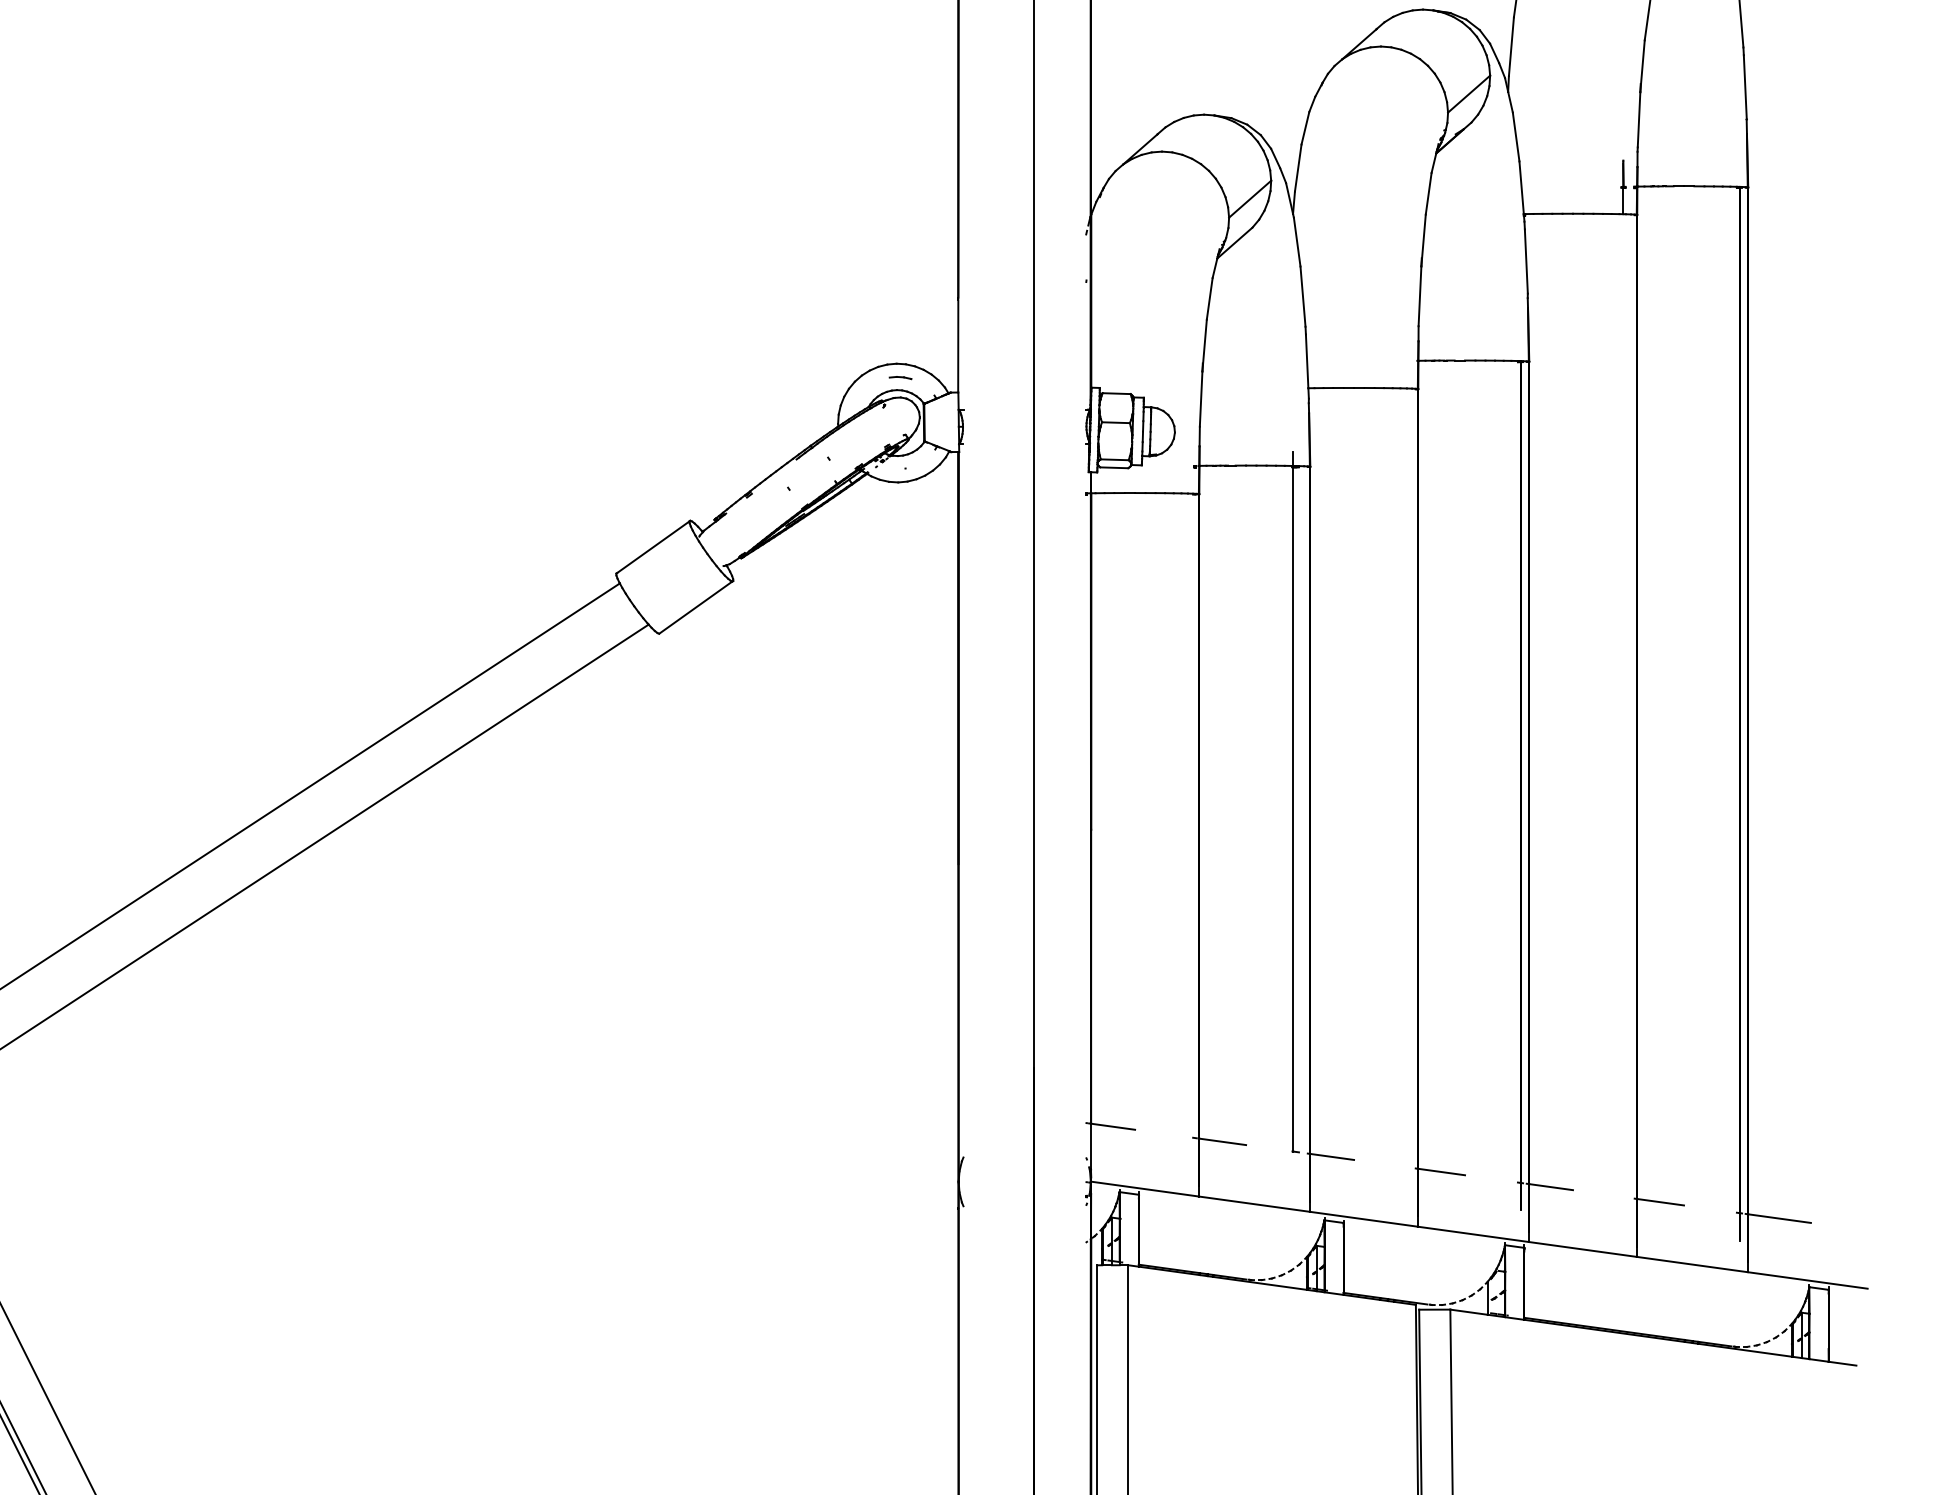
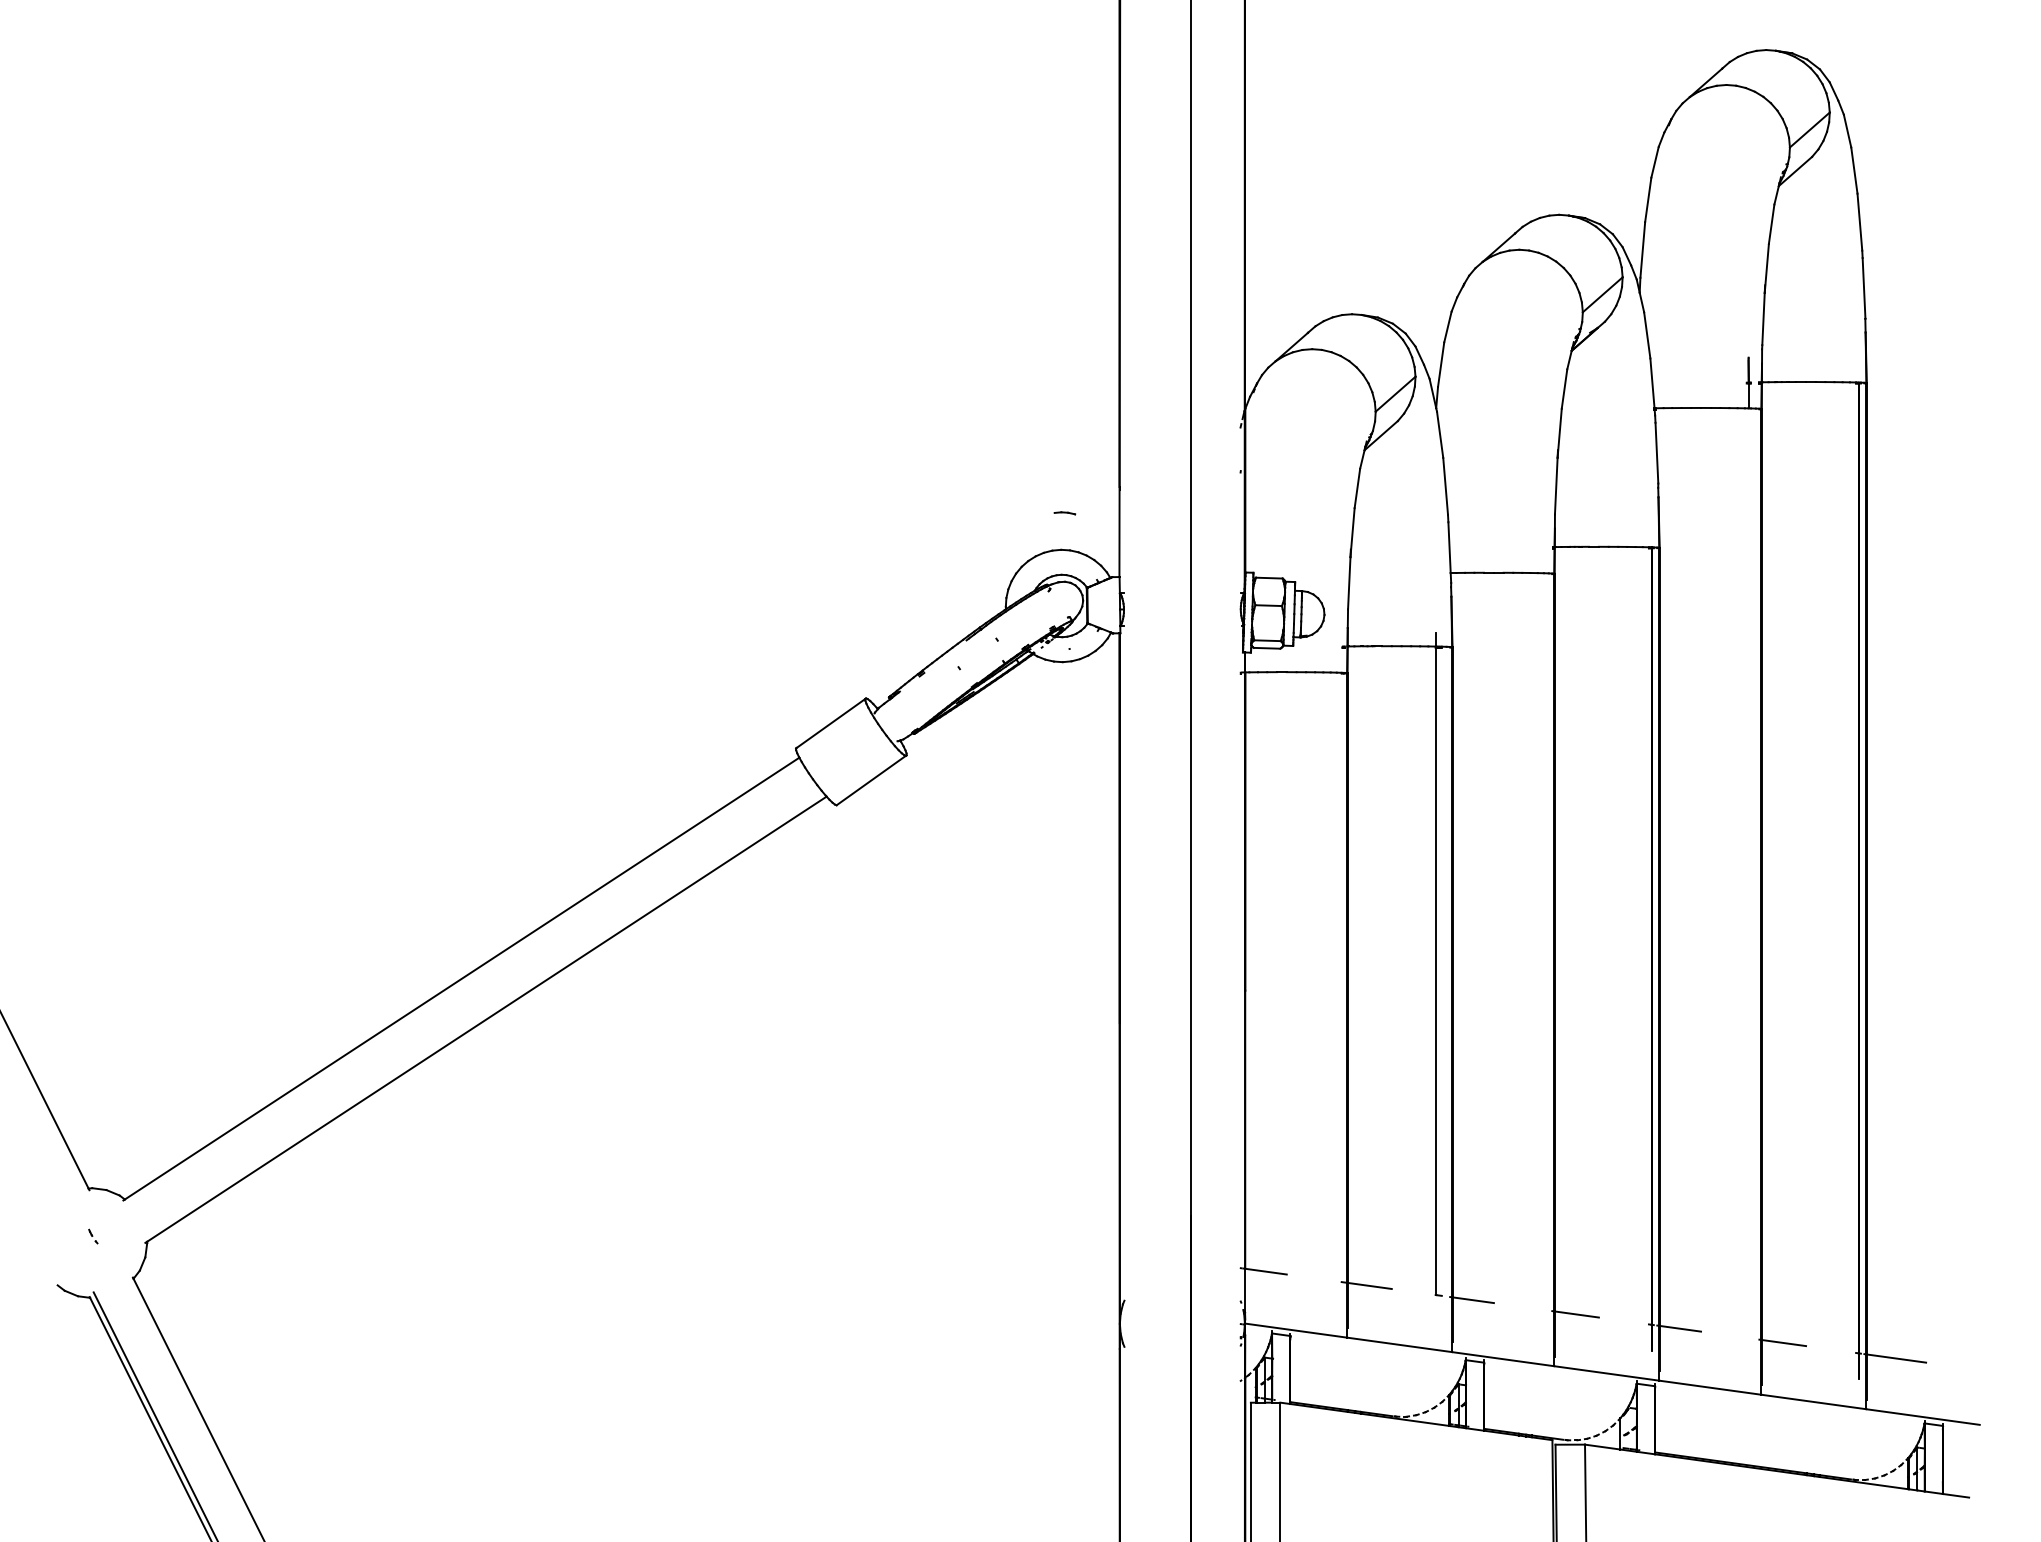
part: (900, 378) -> (1064, 513), moved

